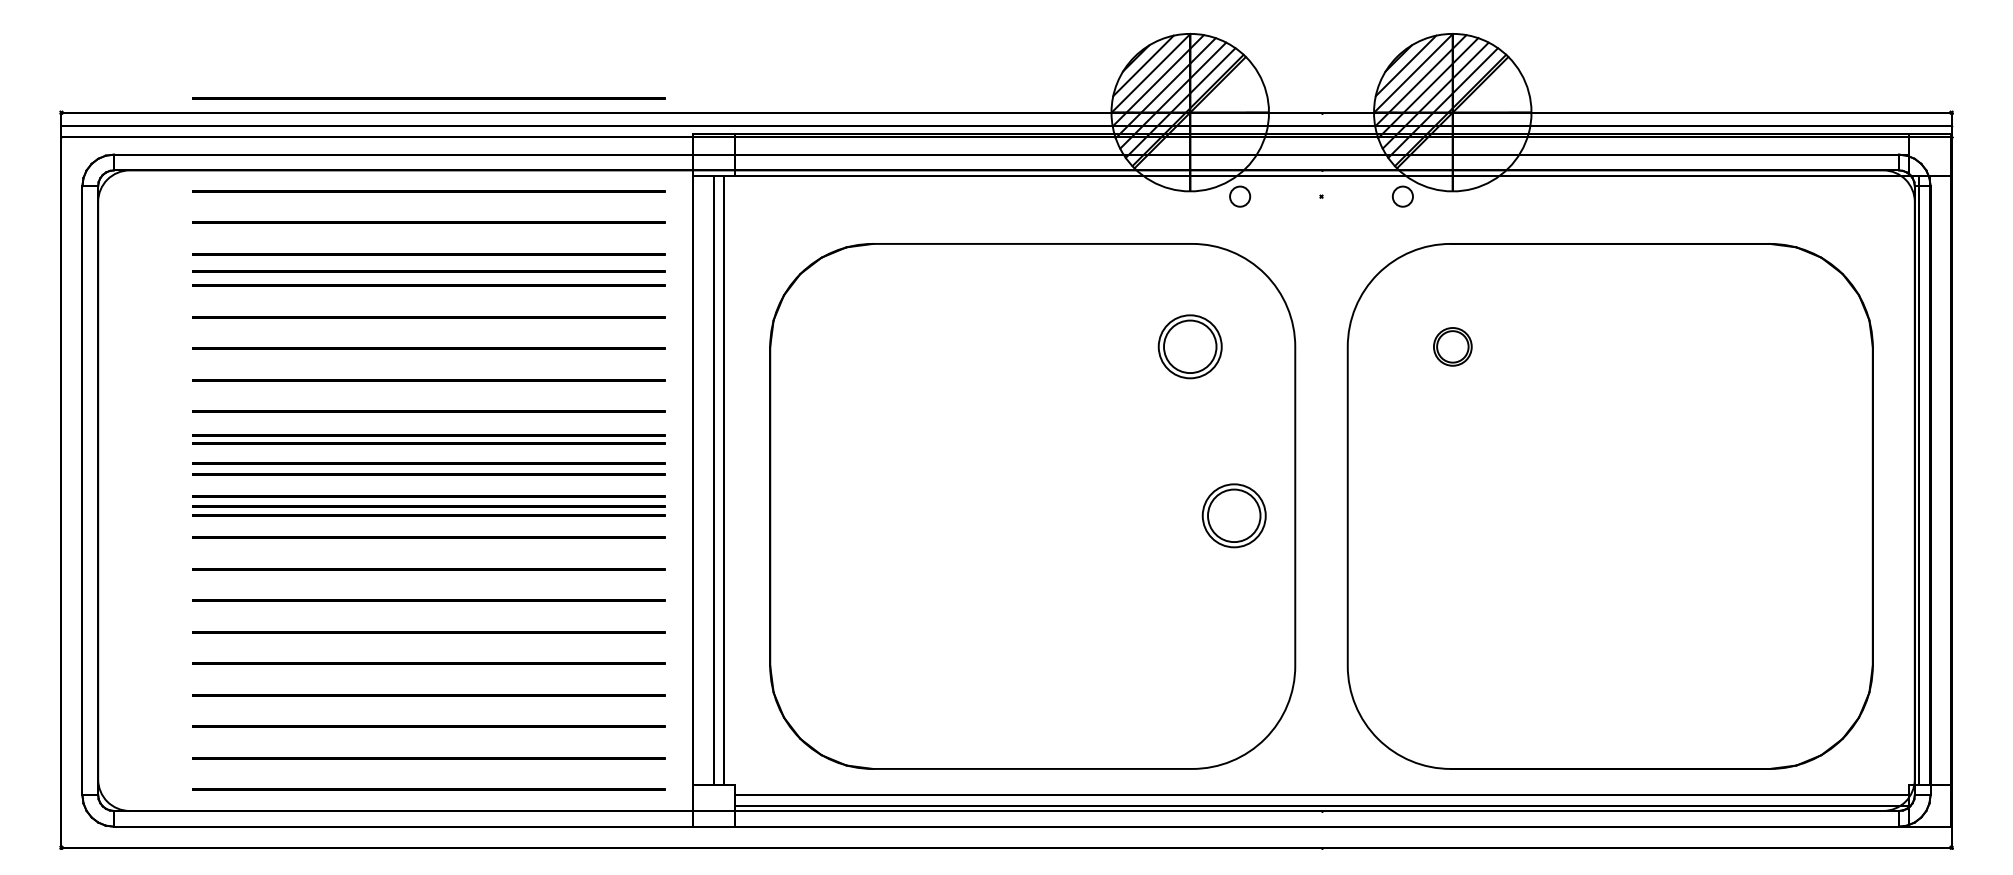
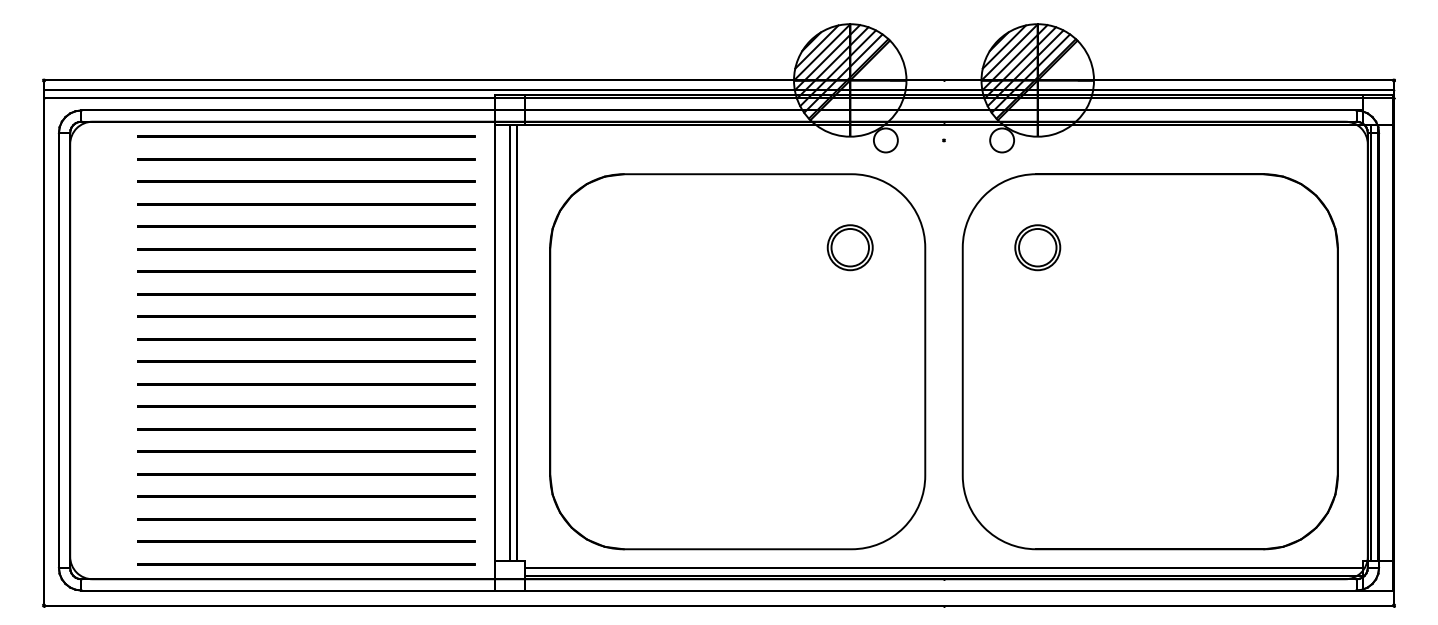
line: (428, 98) -> (306, 70), removed
circle: (1239, 196) -> (885, 140), size x1.67
circle: (1402, 196) -> (1001, 140), size x1.67
line: (428, 271) -> (306, 193), removed
part: (1452, 346) -> (1037, 247), size x1.67
line: (428, 435) -> (306, 311), removed
line: (428, 463) -> (306, 331), removed
line: (428, 496) -> (306, 354), removed
line: (428, 515) -> (306, 368), removed
part: (1233, 515) -> (881, 368), removed

